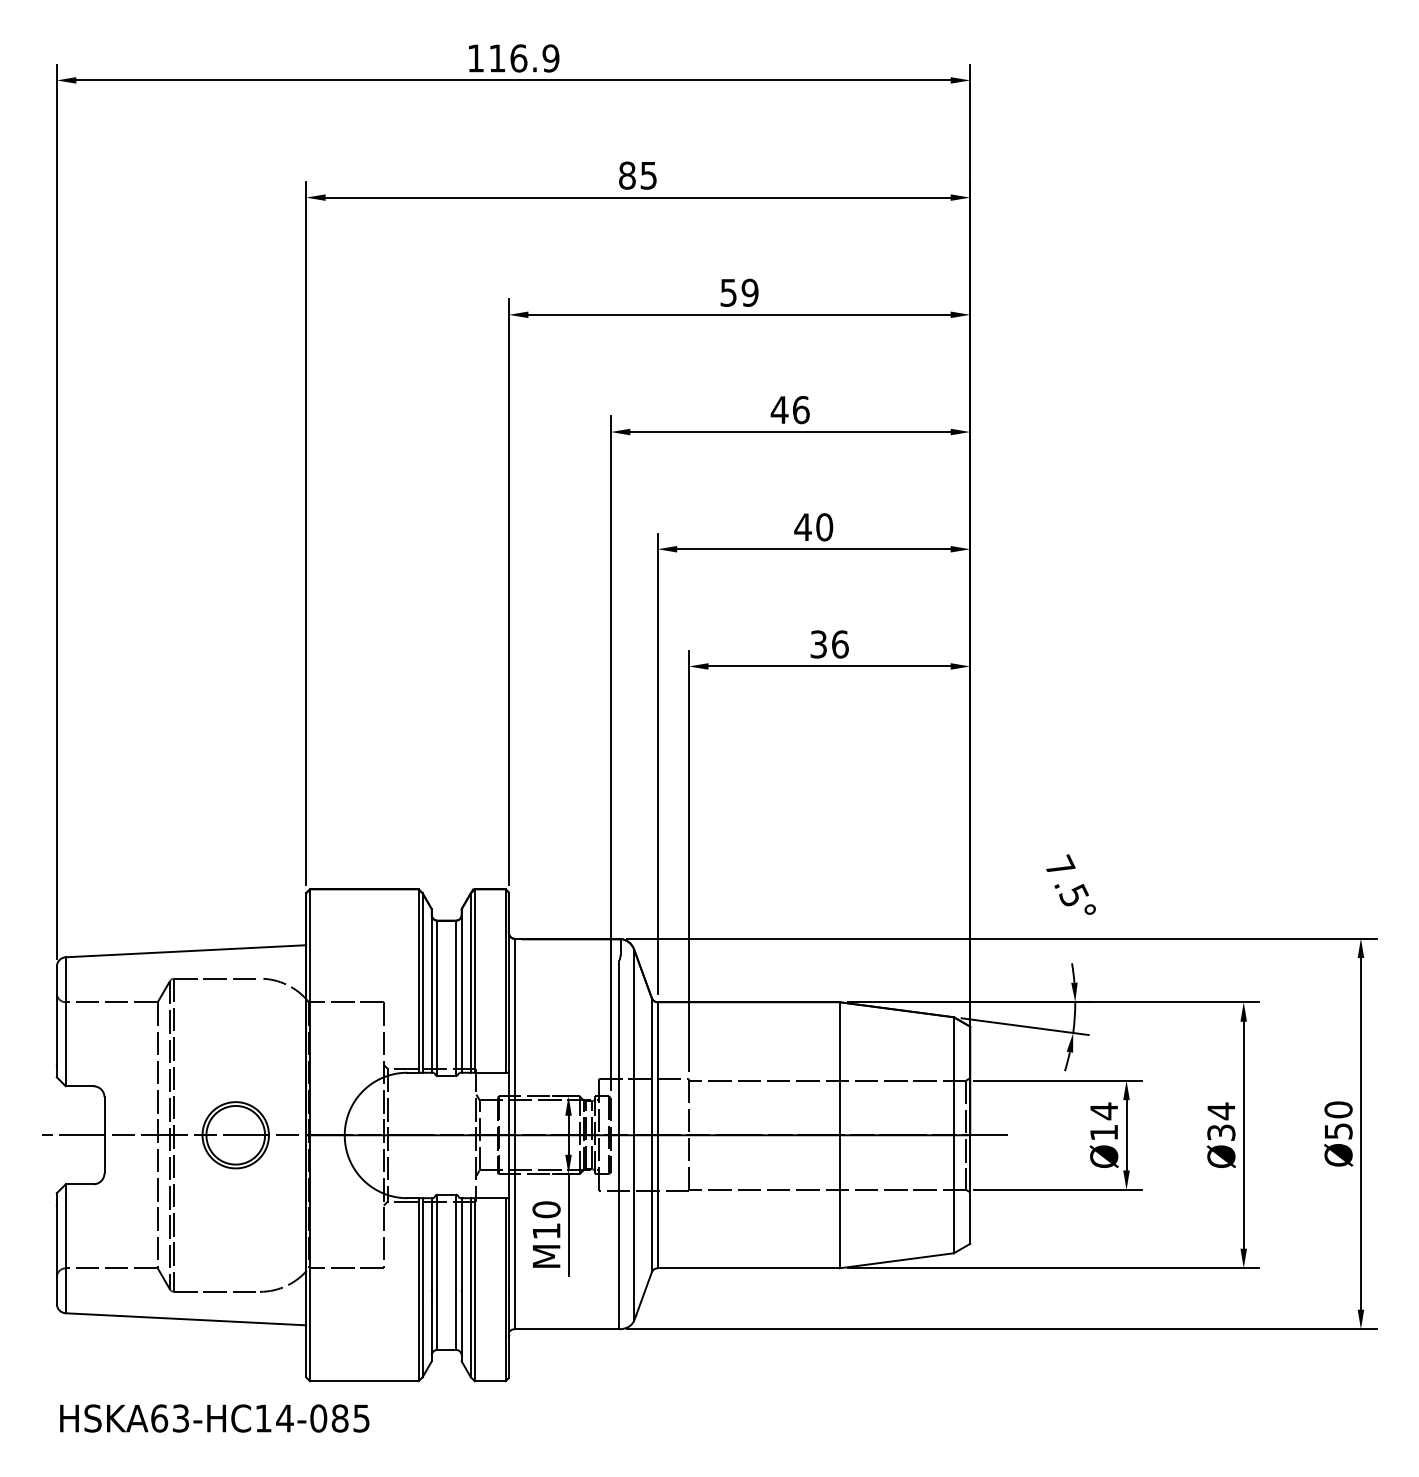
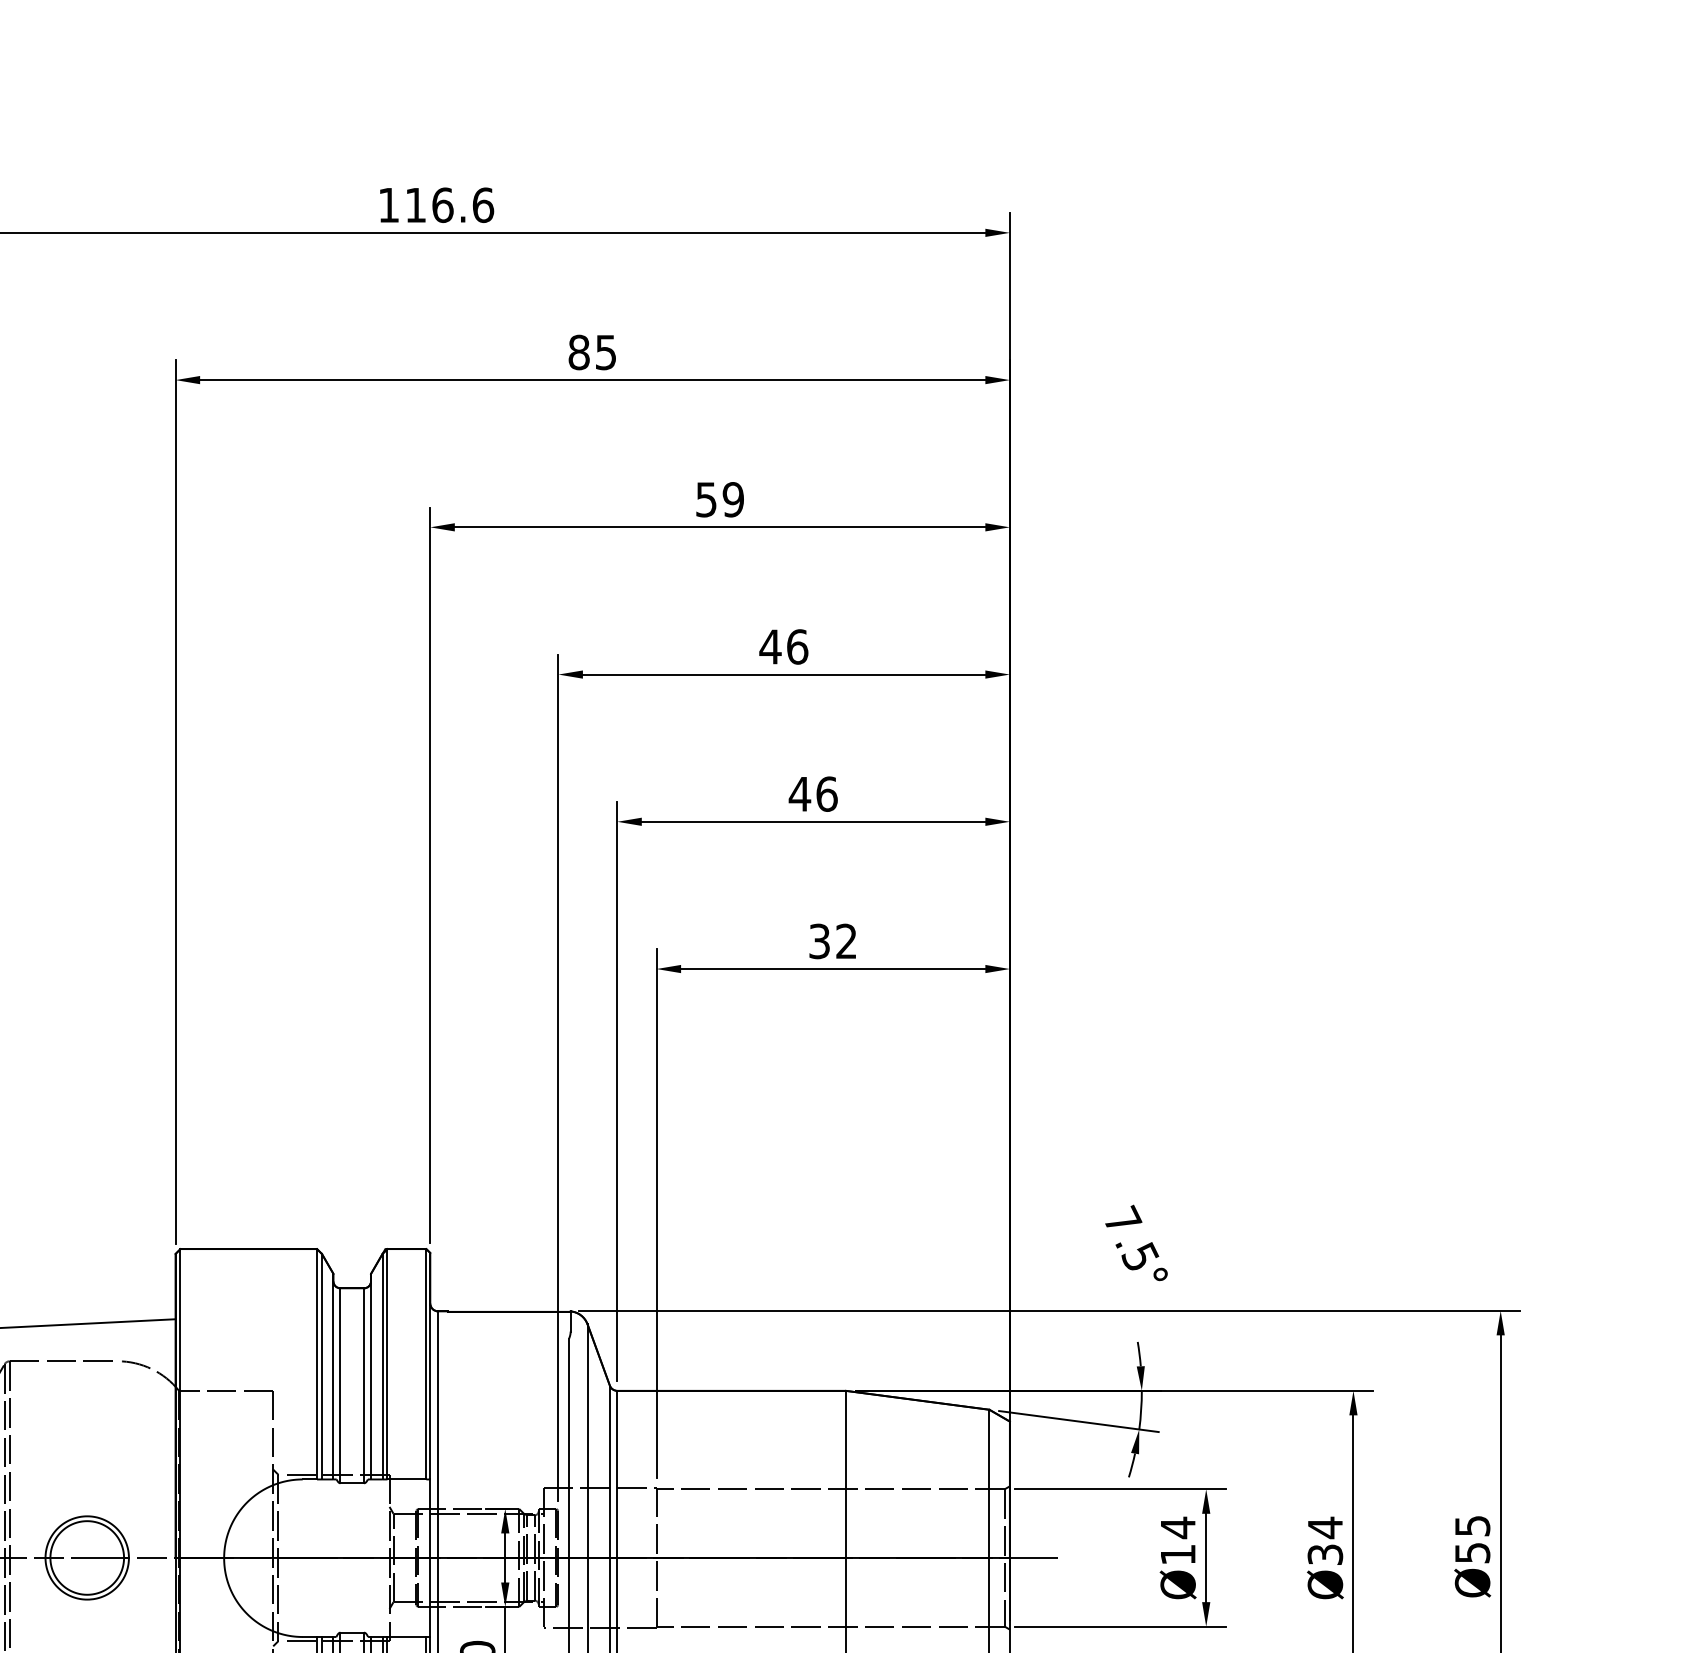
text: (550, 58) -> (482, 205), 116.9 -> 116.6
text: (824, 527) -> (826, 794), 40 -> 46
text: (840, 644) -> (846, 941), 36 -> 32
text: (1338, 1109) -> (1472, 1525), Ø50 -> Ø55

